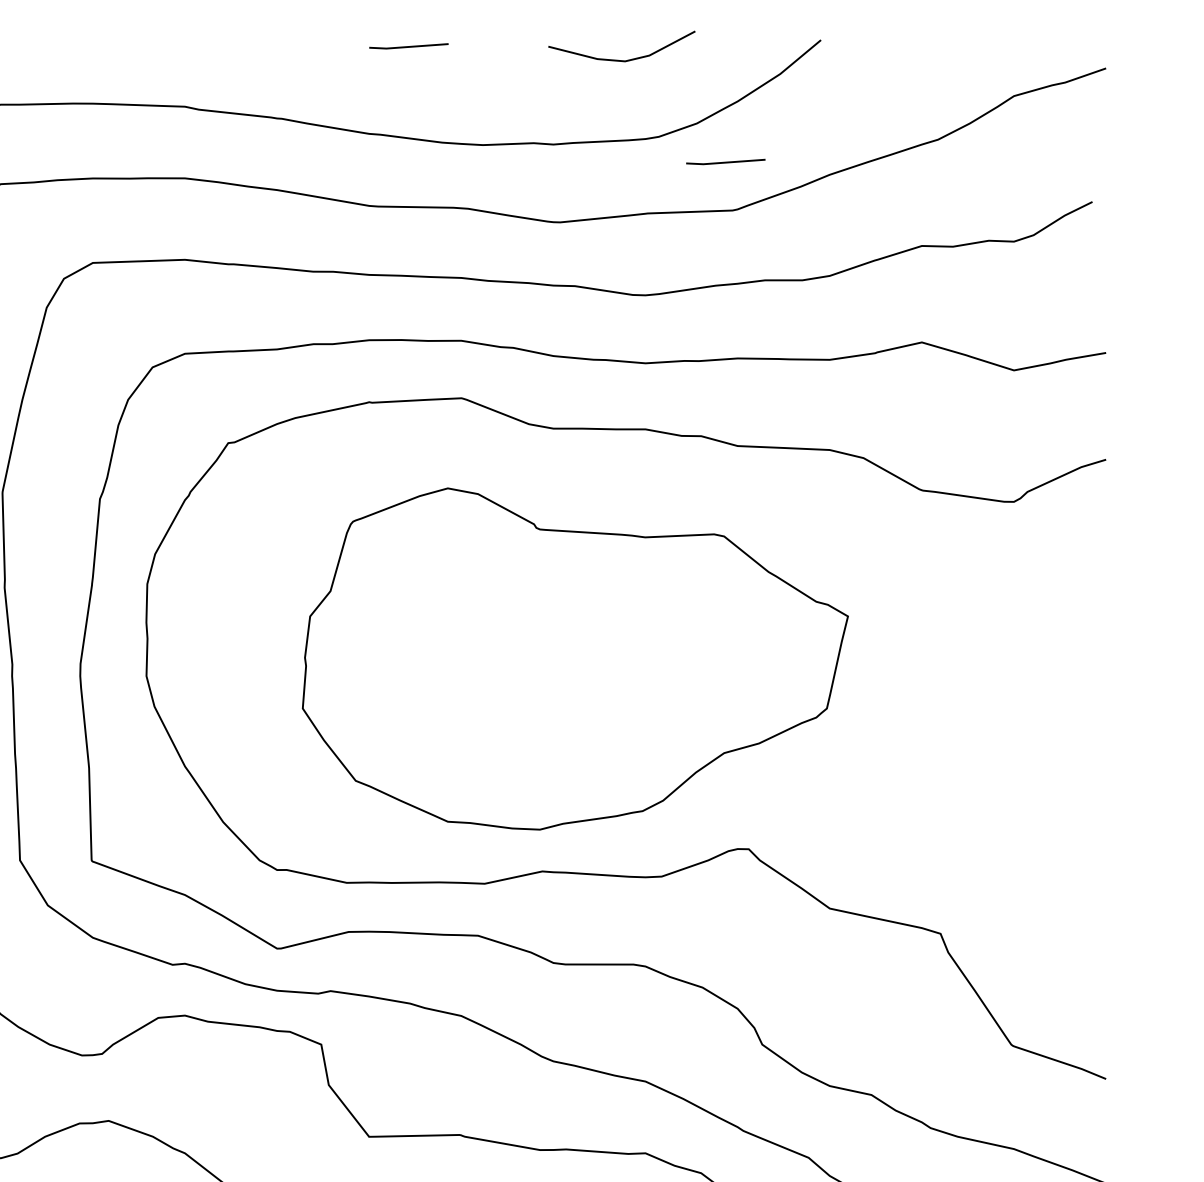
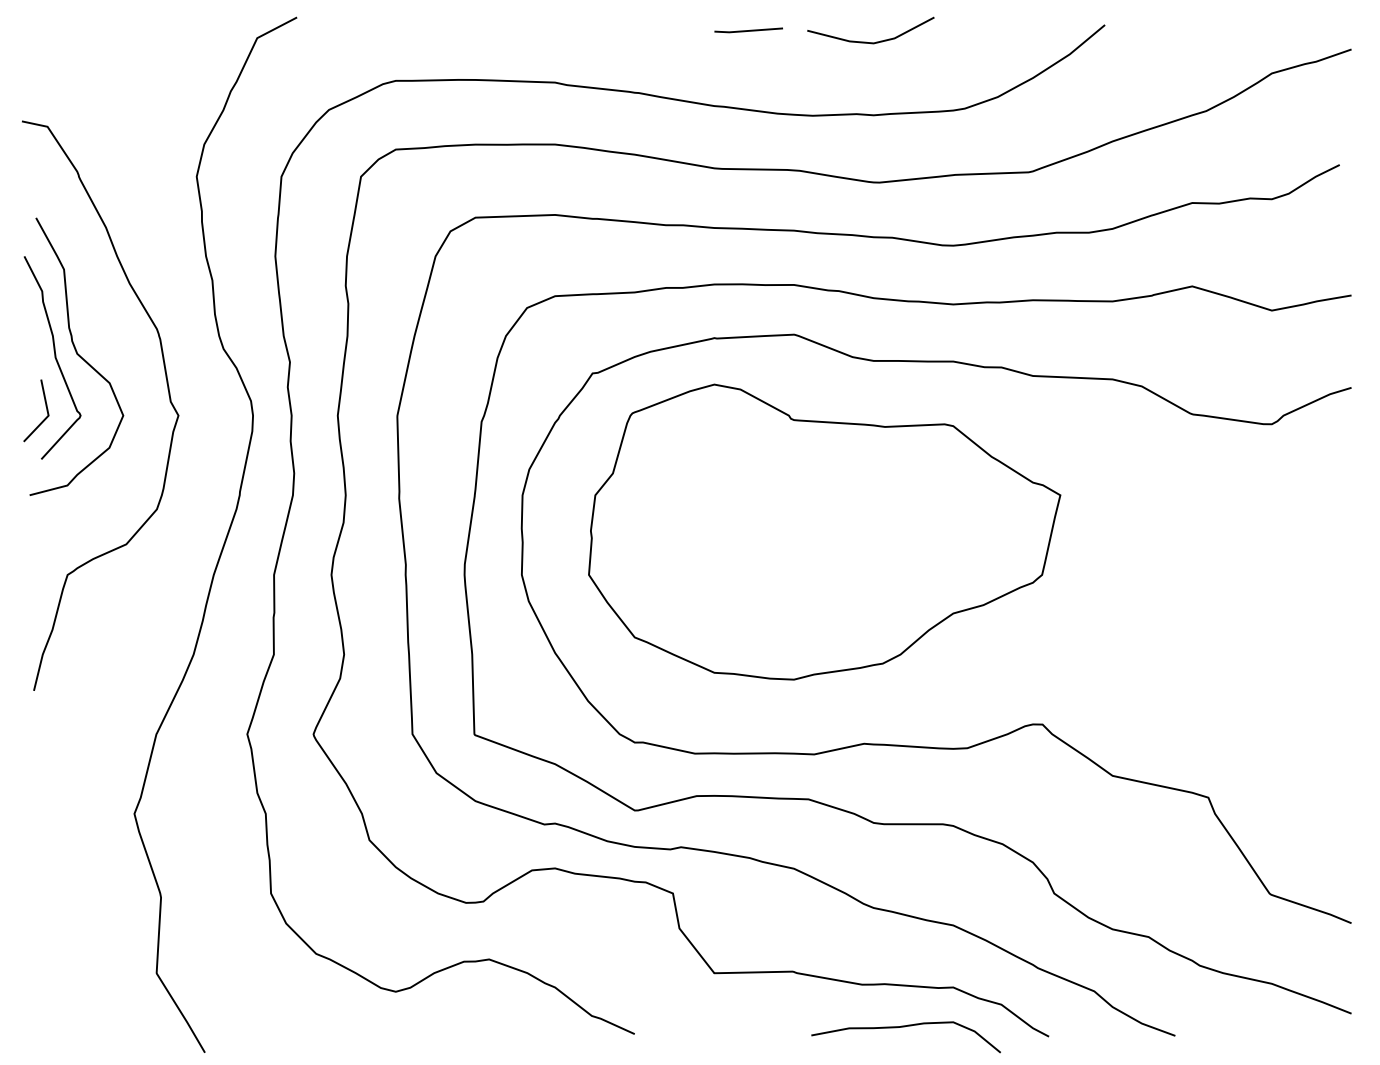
line: (616, 59) -> (866, 41), moved
line: (725, 162) -> (1022, 130), removed
part: (575, 658) -> (824, 531), moved

